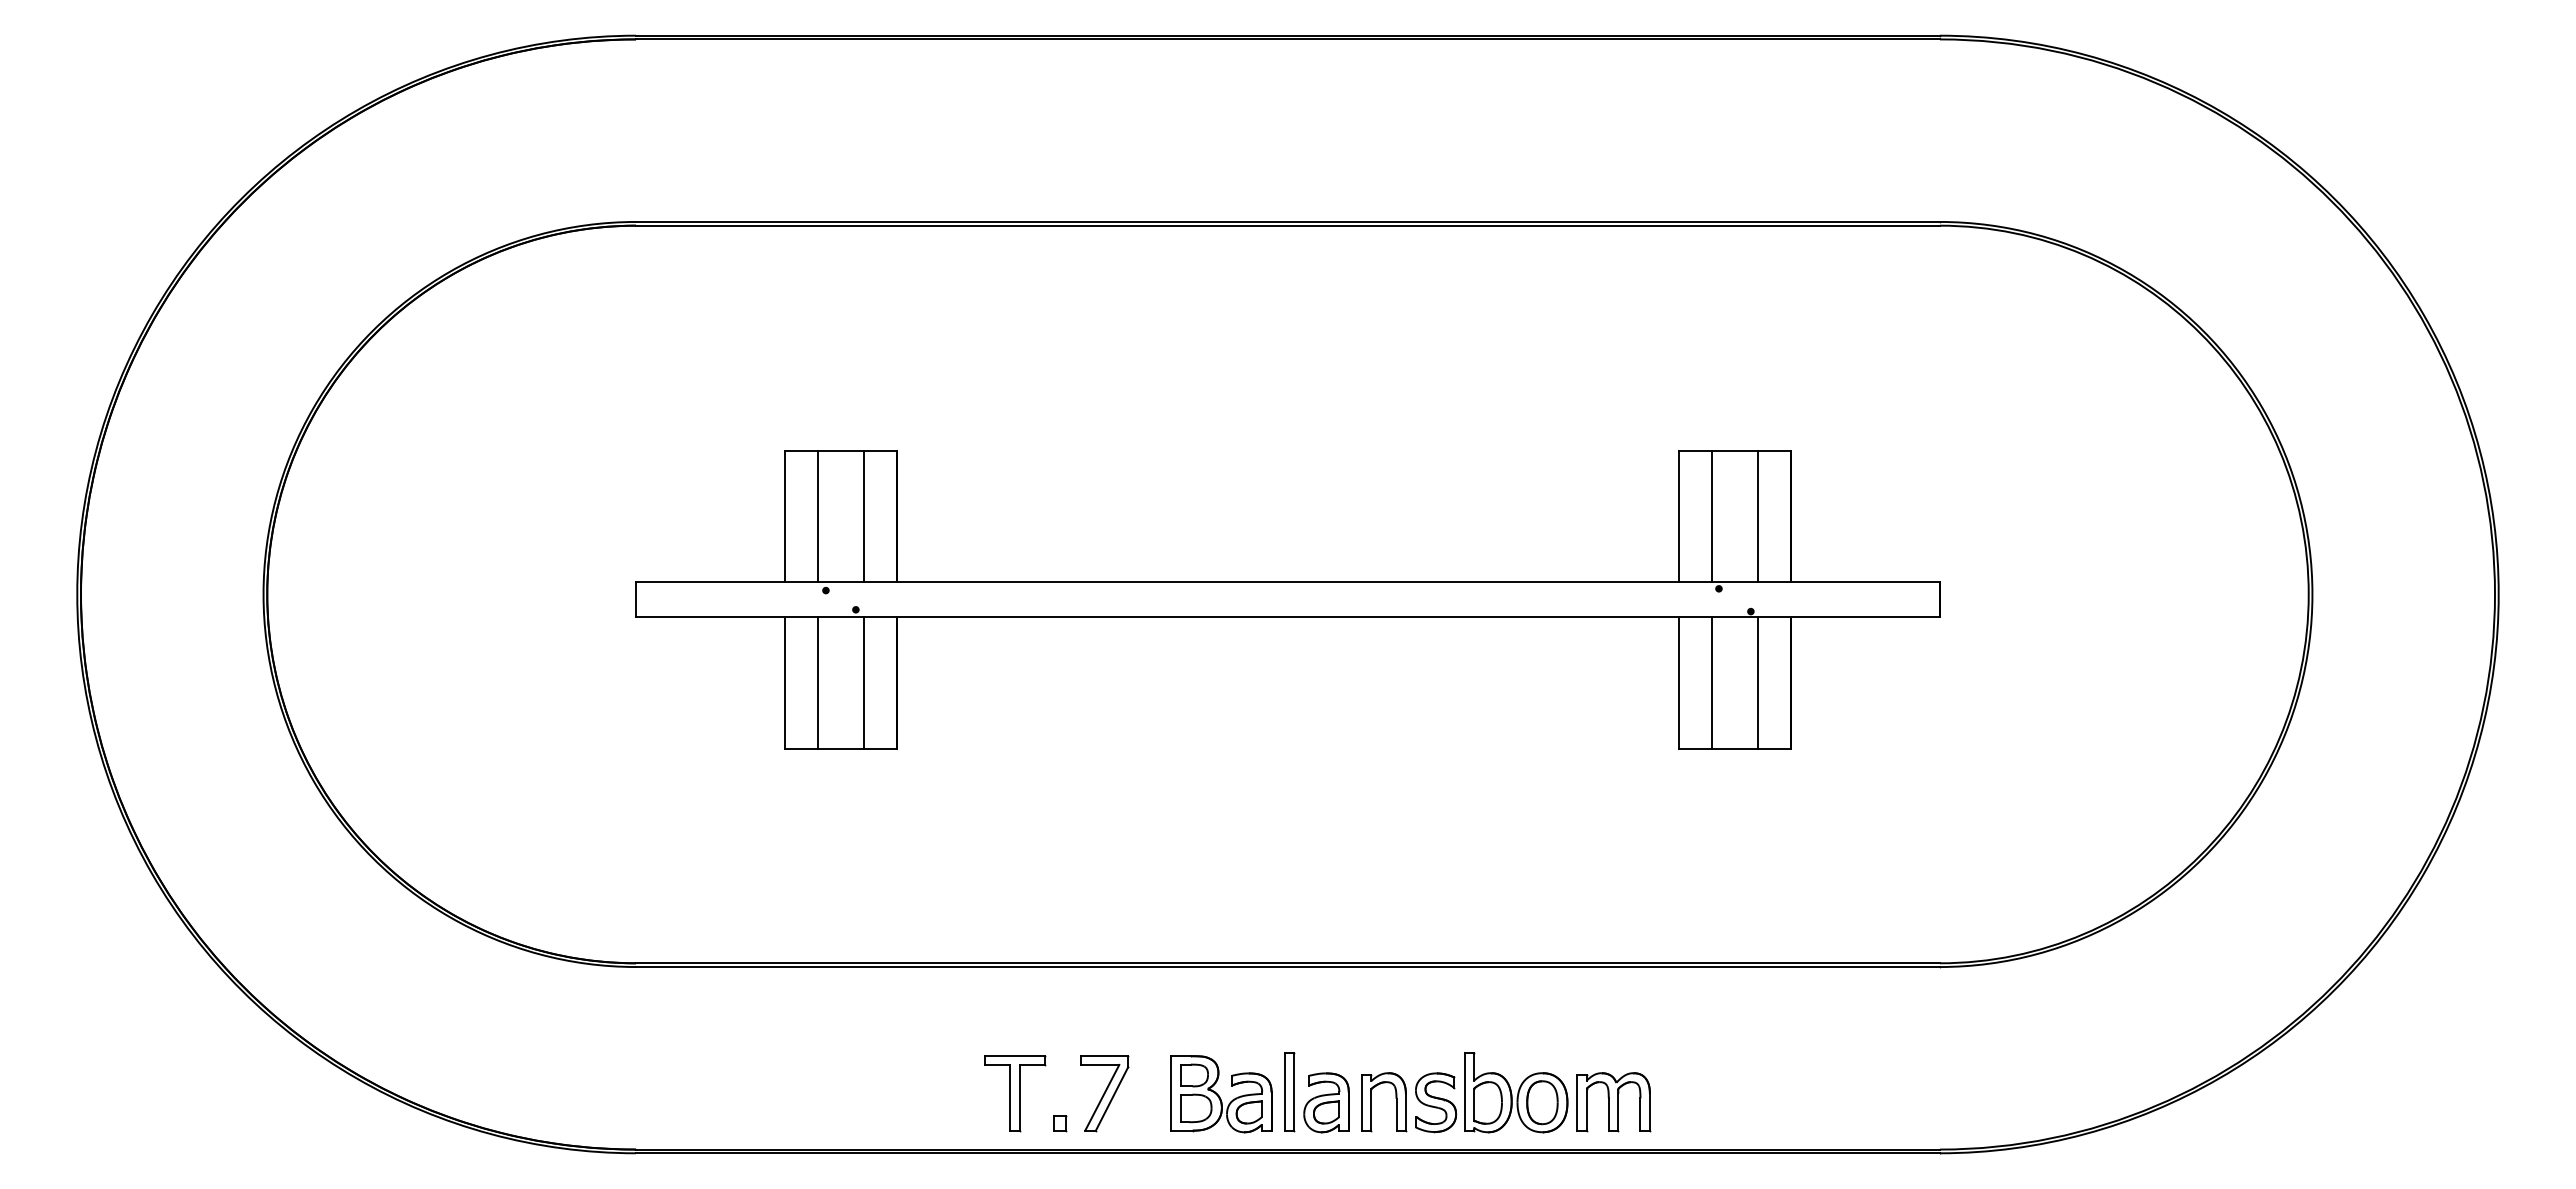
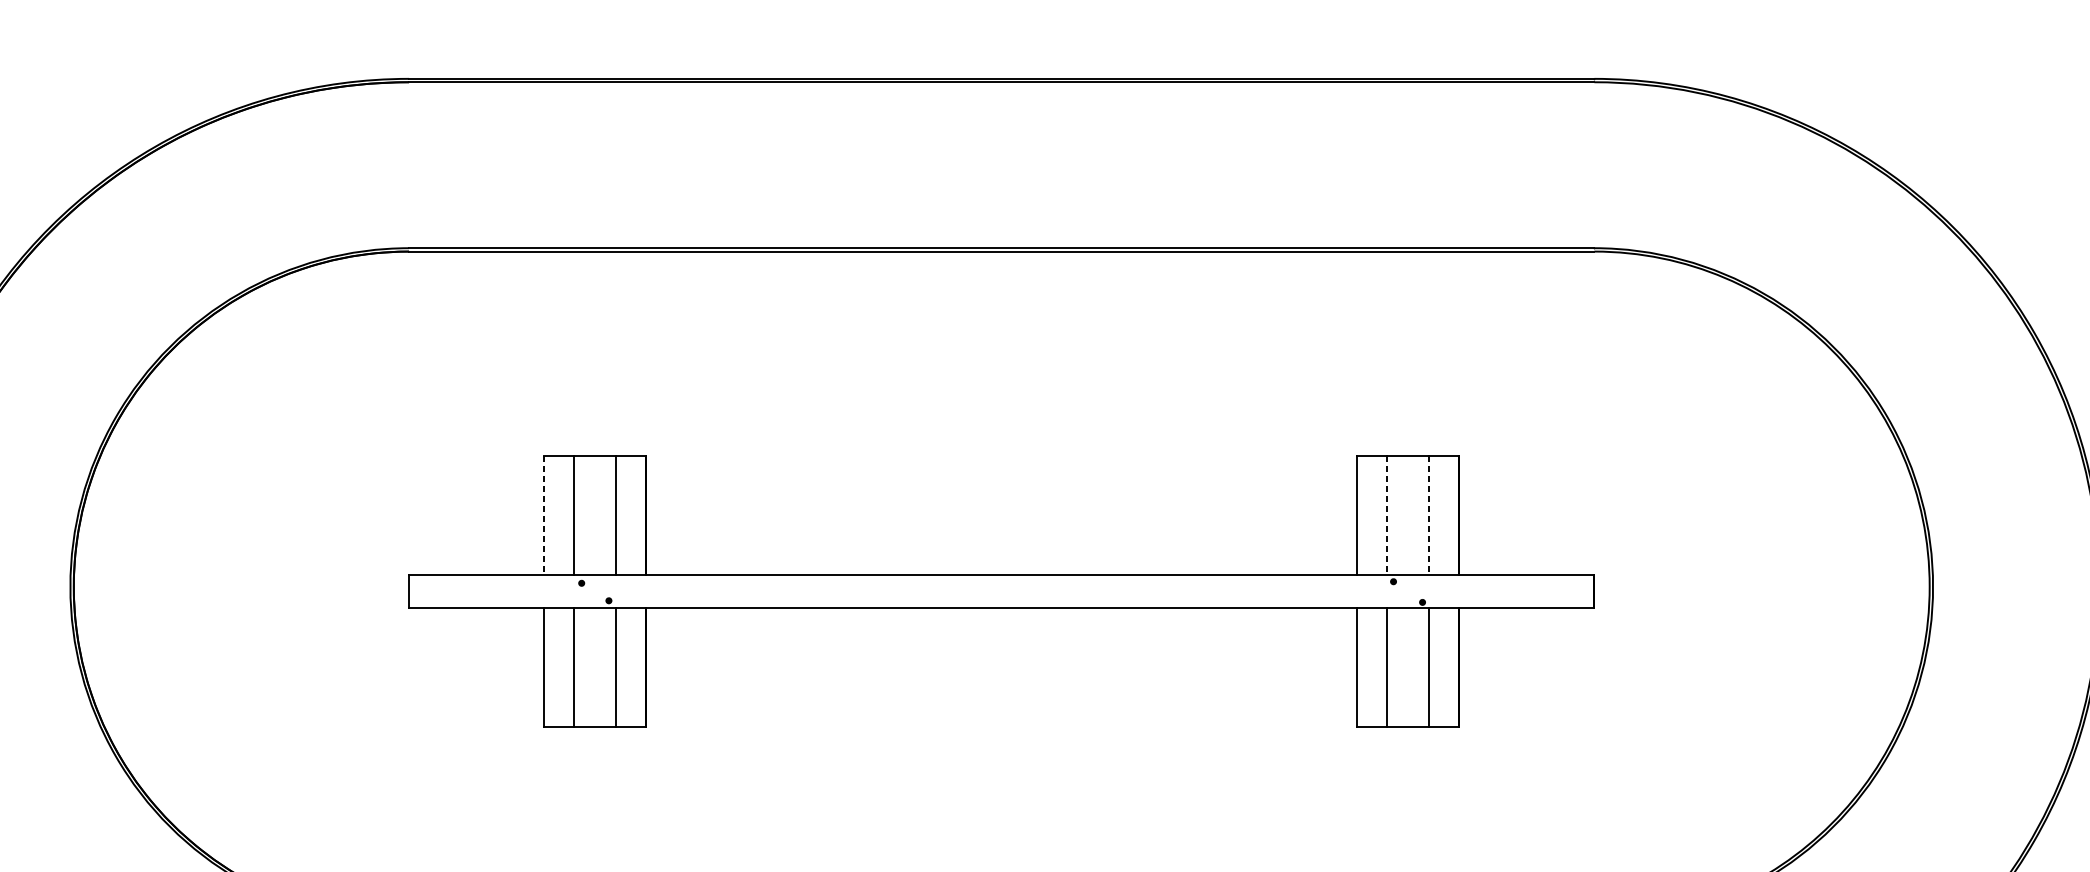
line: (784, 516) -> (544, 515), solid -> dashed
line: (1711, 516) -> (1386, 515), solid -> dashed
line: (1757, 516) -> (1428, 515), solid -> dashed

